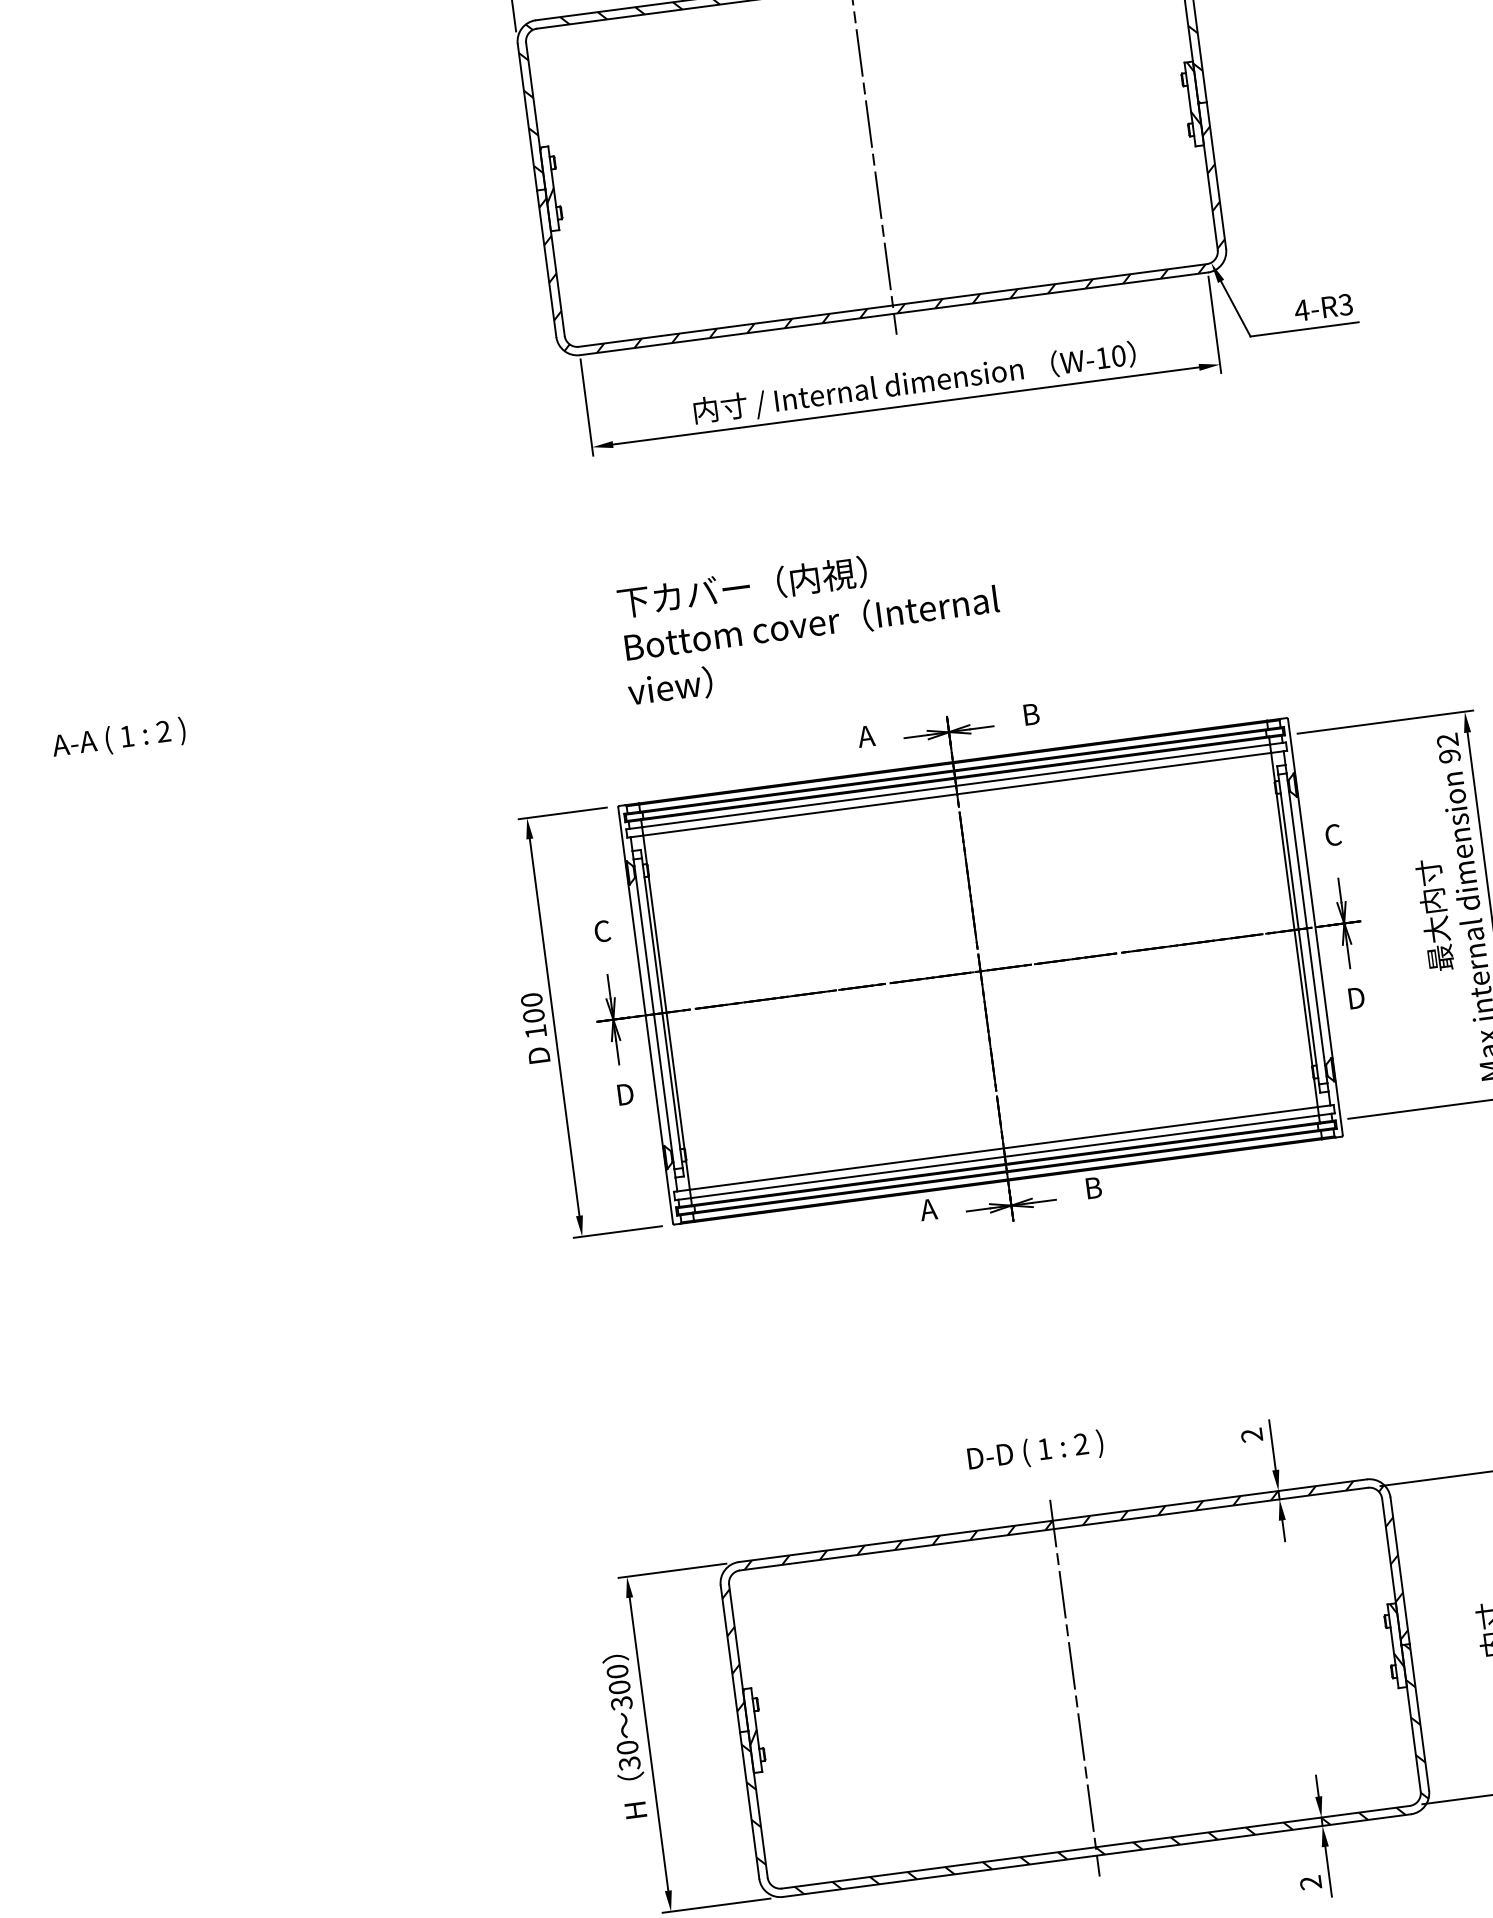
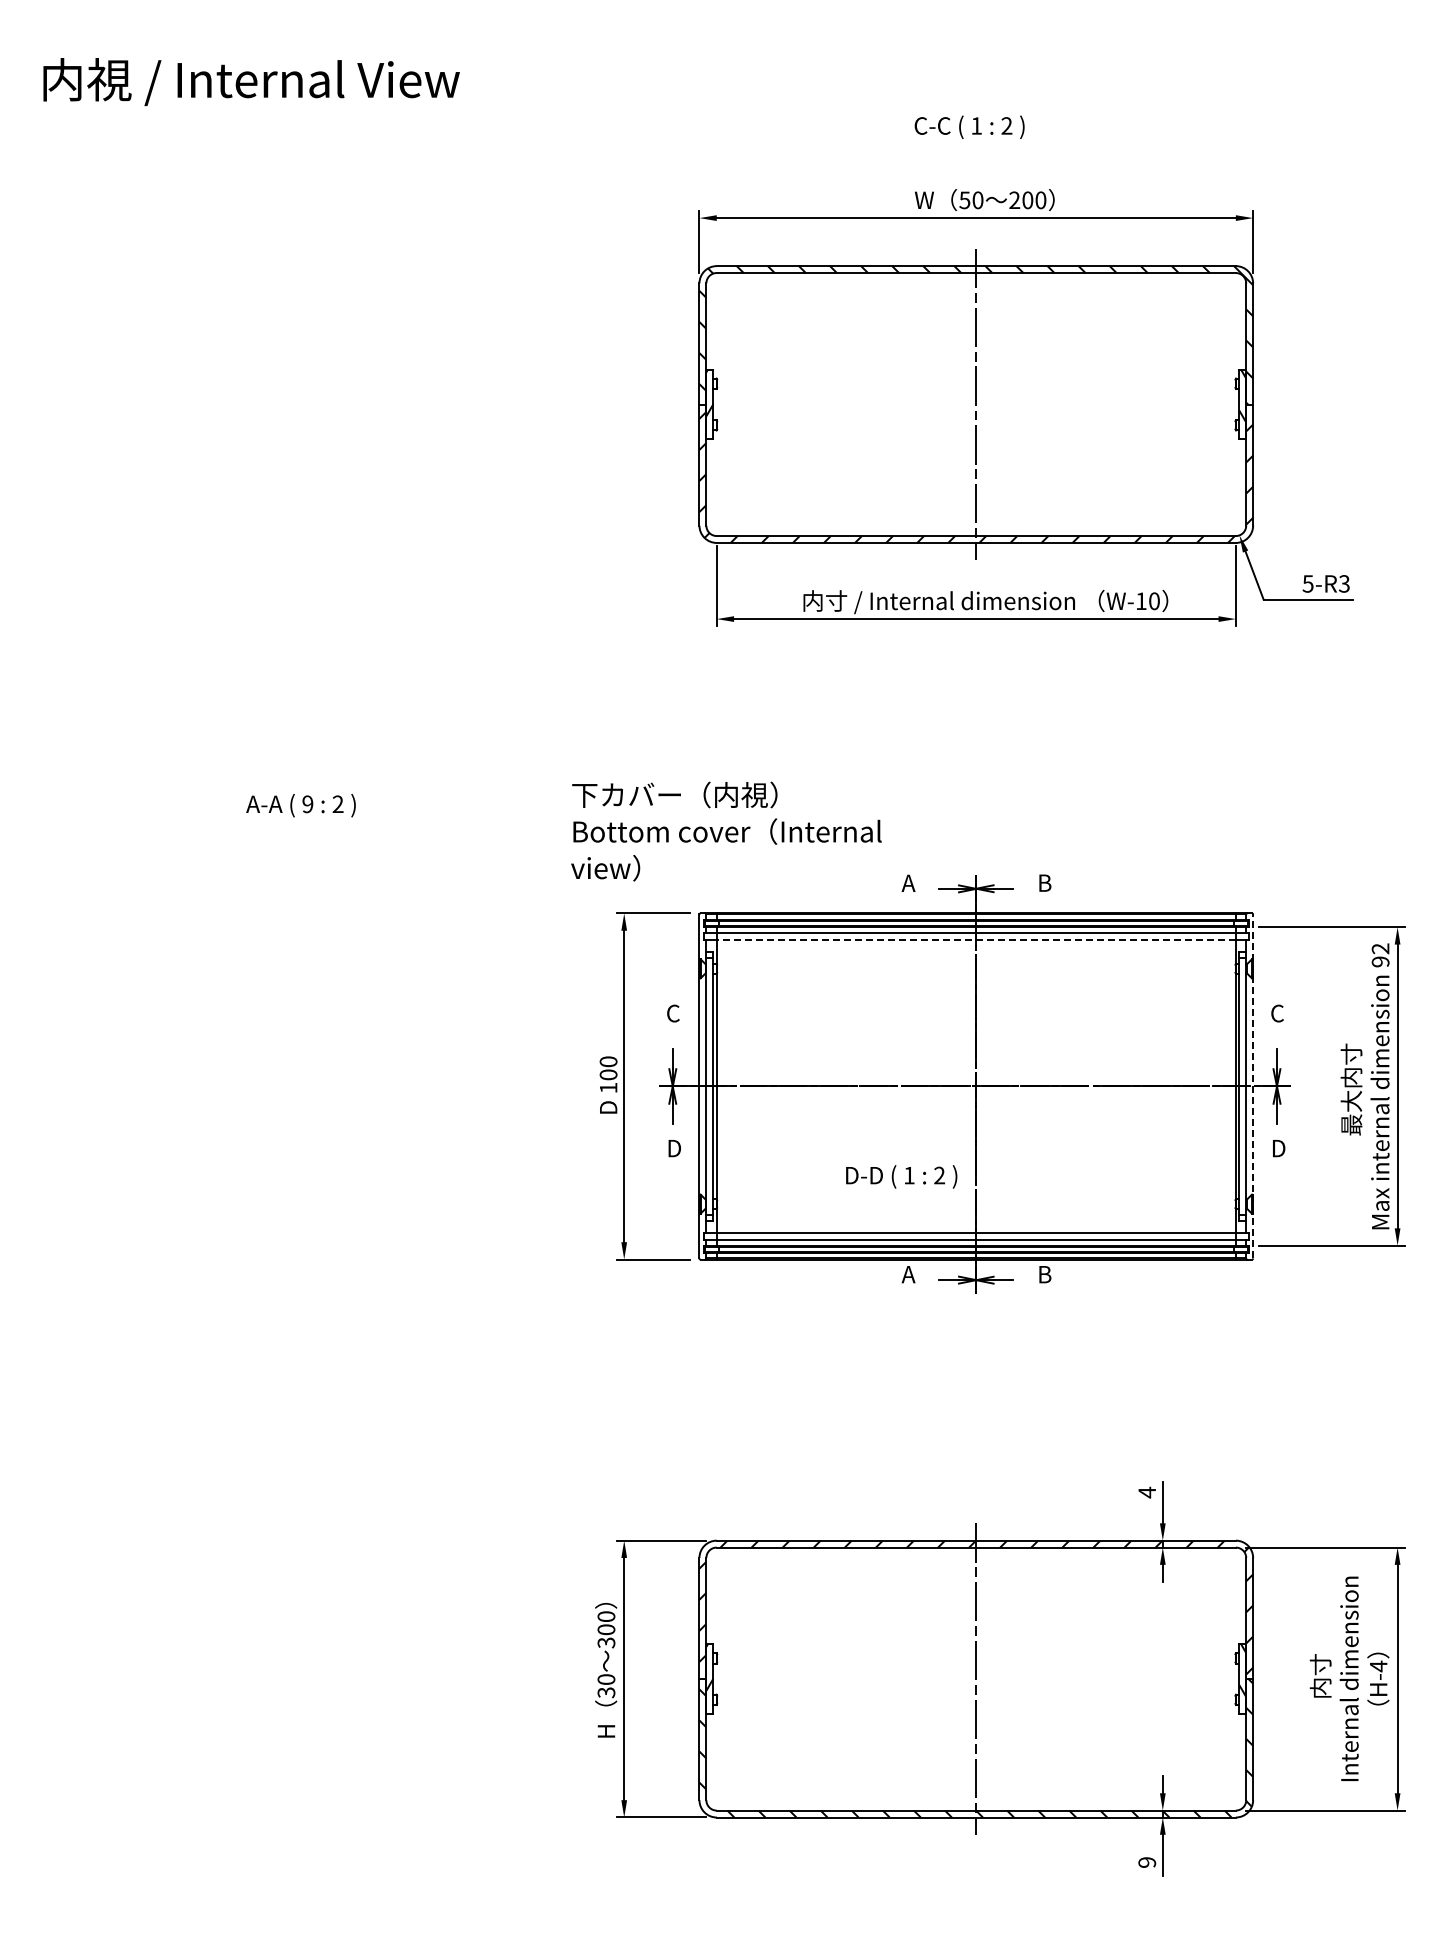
text: (1301, 310) -> (1307, 583), 4-R3 -> 5-R3
text: (810, 623) -> (726, 831), moved
text: (126, 736) -> (307, 804), 1 -> 9
line: (957, 794) -> (976, 940), solid -> dashed
line: (1315, 927) -> (1253, 1086), solid -> dashed
text: (1251, 1435) -> (1146, 1492), 2 -> 4
text: (1035, 1451) -> (901, 1176), moved
text: (1311, 1882) -> (1147, 1862), 2 -> 9

